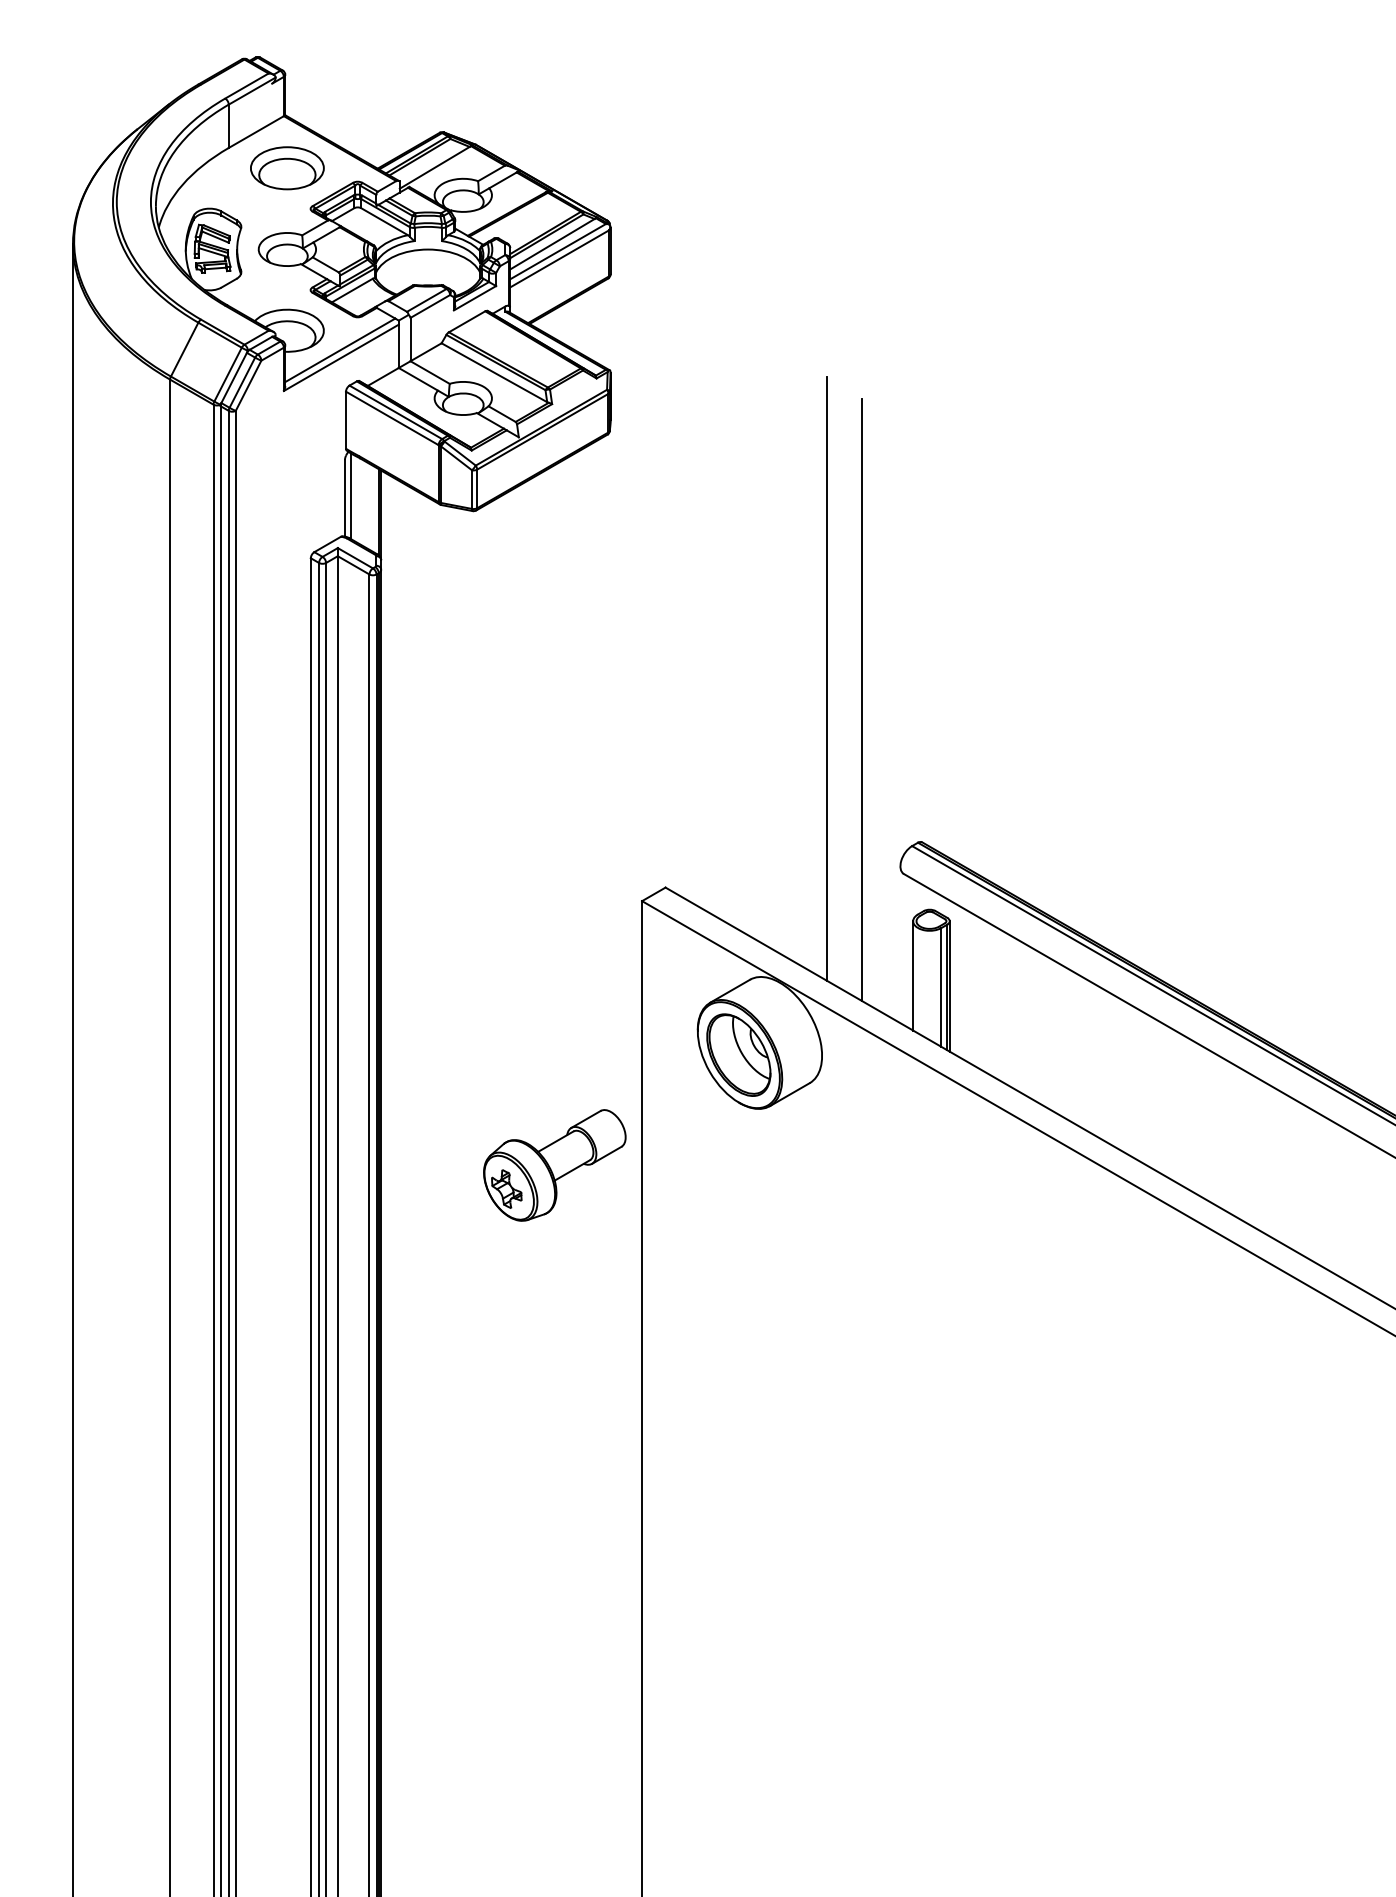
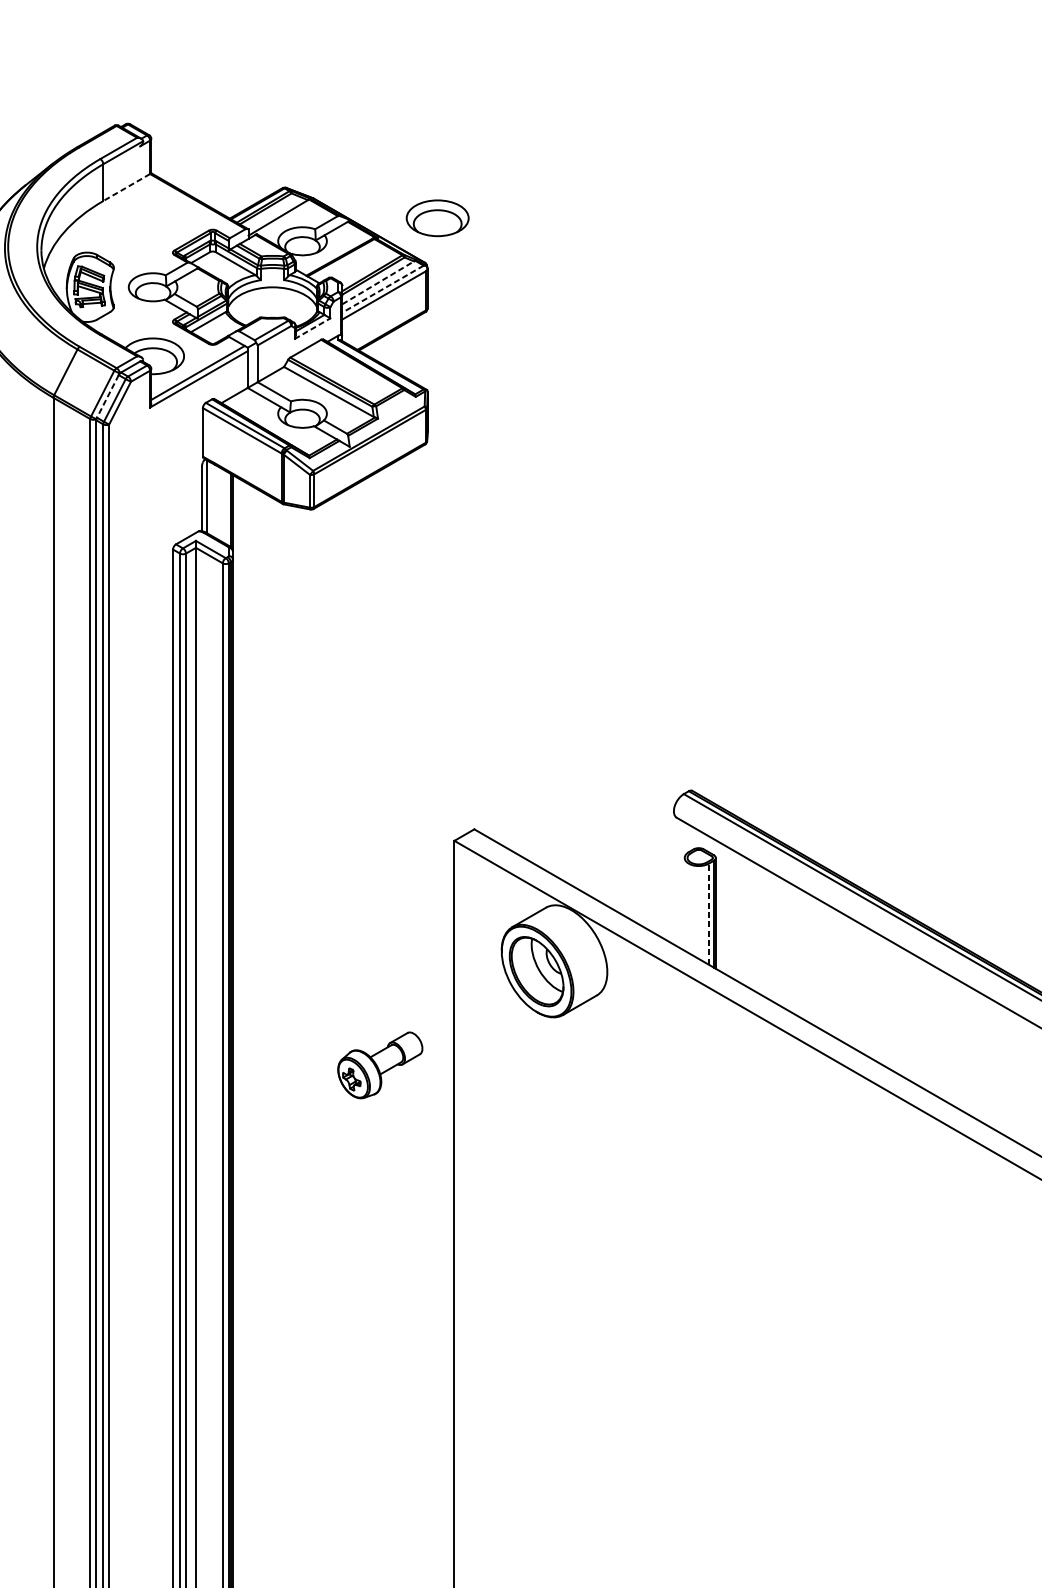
line: (256, 132) -> (126, 187), solid -> dashed
part: (287, 168) -> (437, 218), moved
line: (552, 244) -> (378, 283), solid -> dashed
line: (557, 251) -> (382, 288), solid -> dashed
line: (475, 298) -> (312, 328), solid -> dashed
line: (233, 378) -> (107, 396), solid -> dashed
line: (826, 678) -> (611, 651), removed
line: (861, 699) -> (640, 669), removed
line: (913, 975) -> (684, 904), removed
line: (941, 986) -> (708, 913), solid -> dashed
part: (554, 1165) -> (380, 1065), size x0.7

